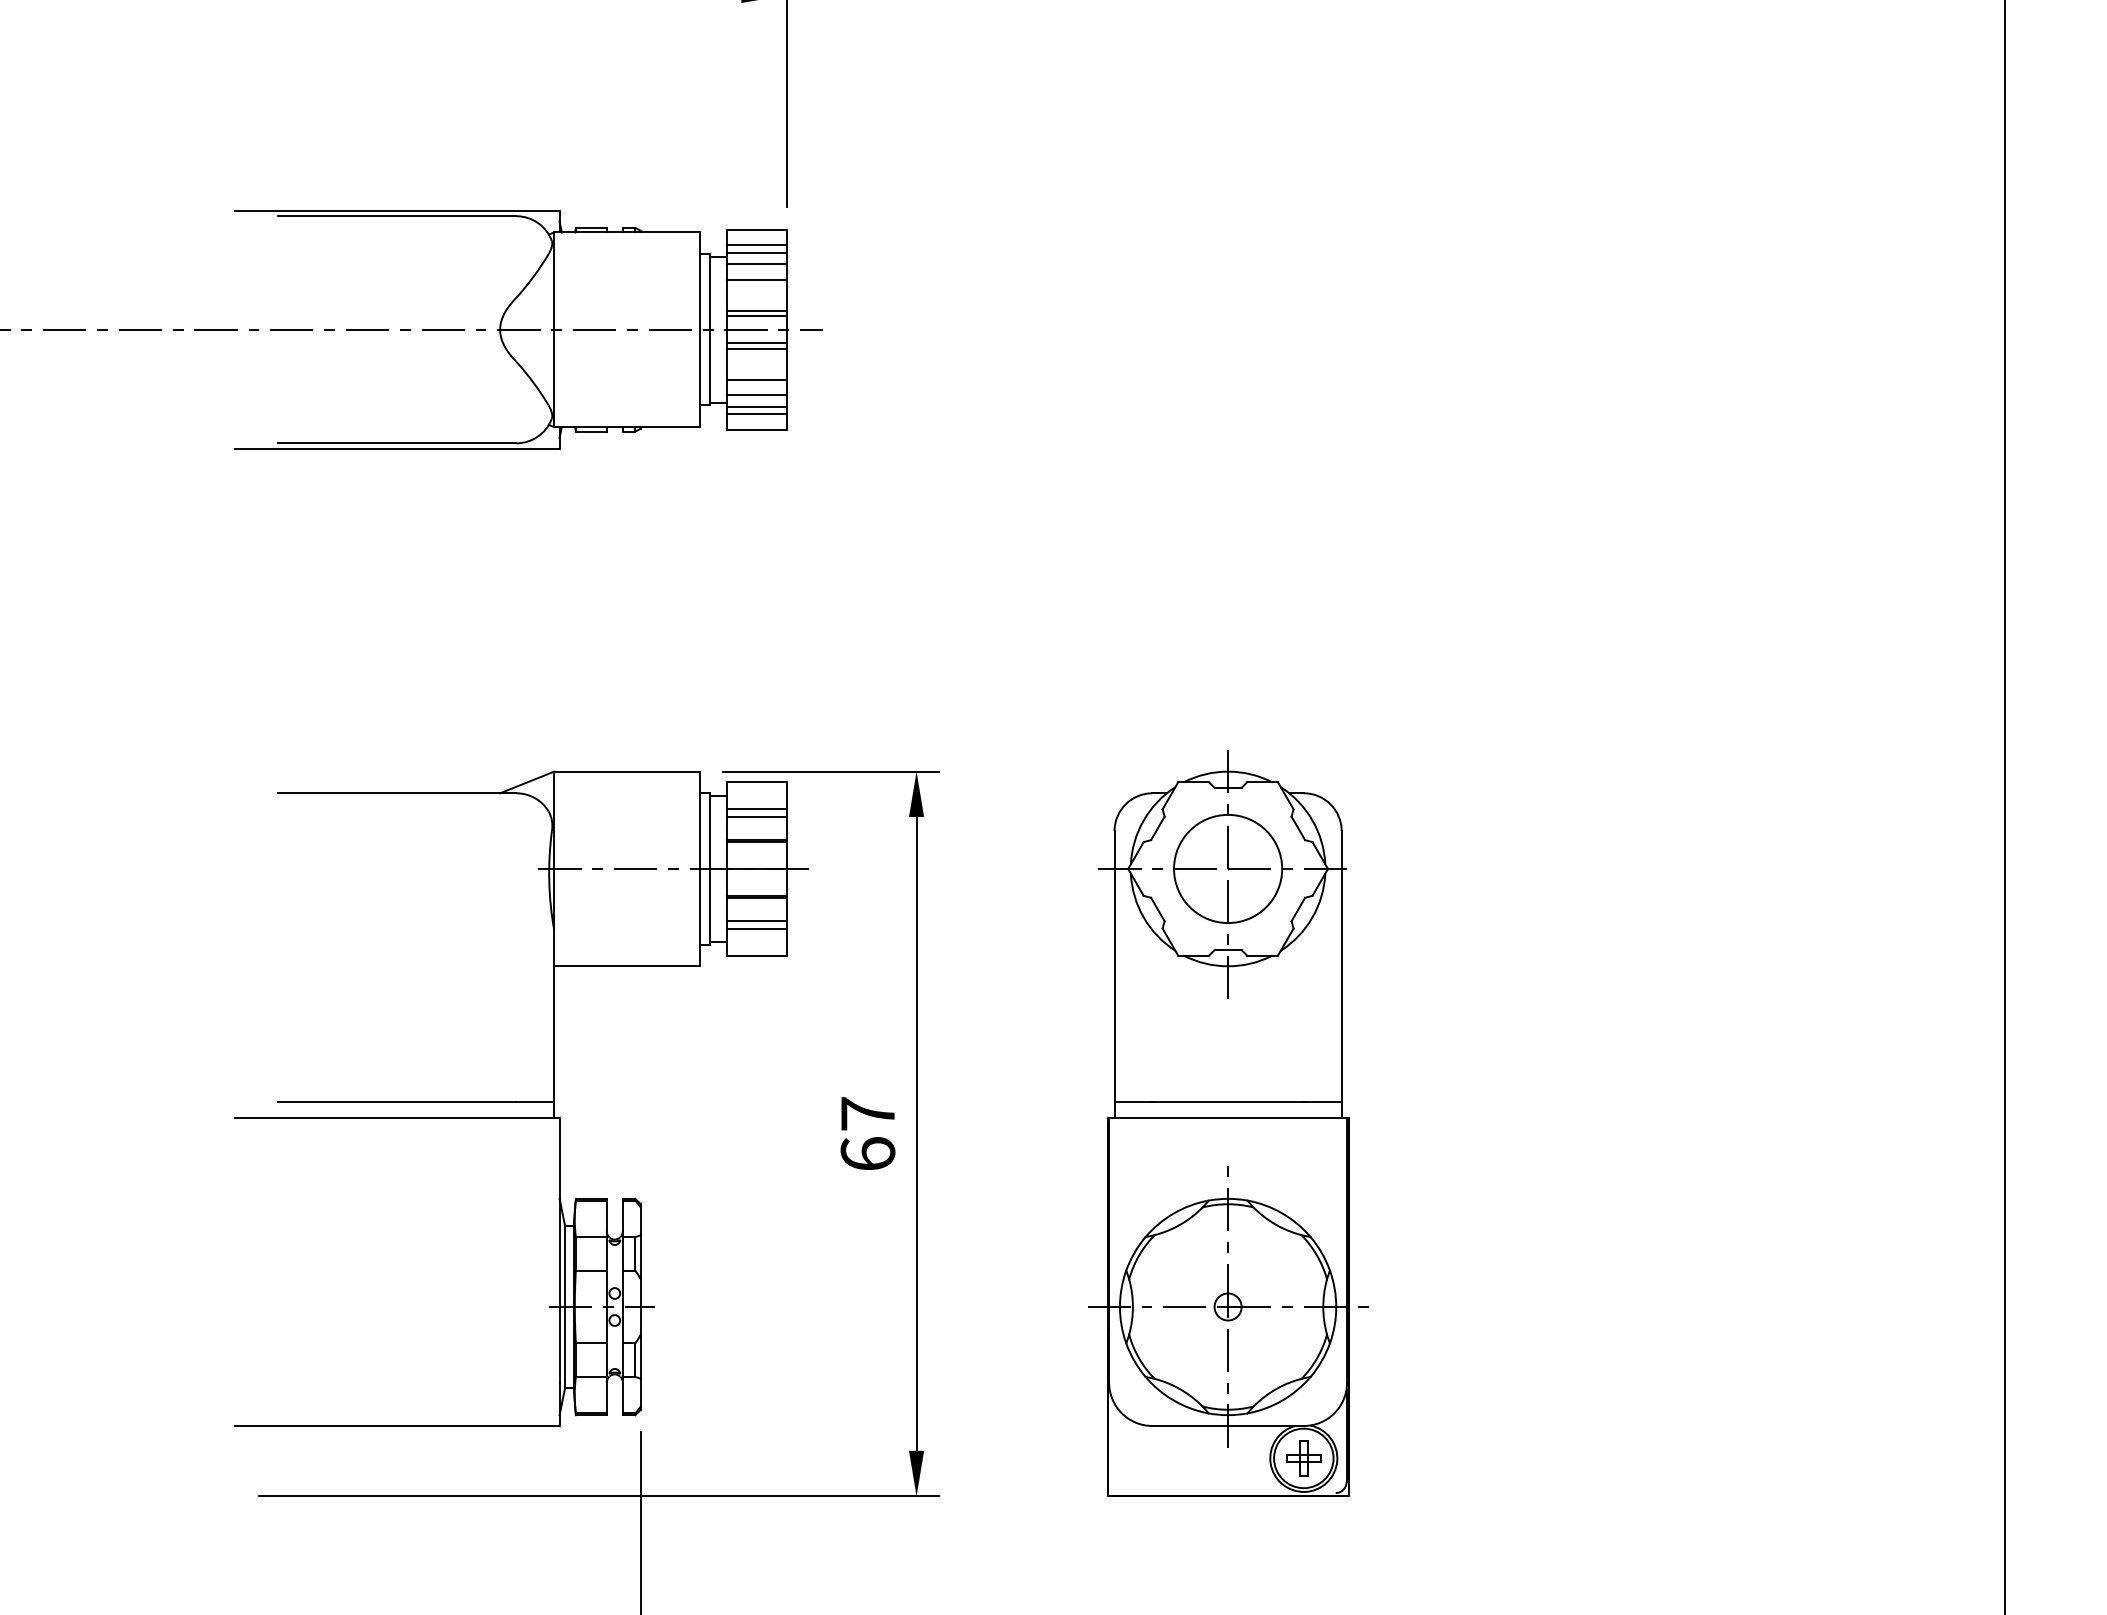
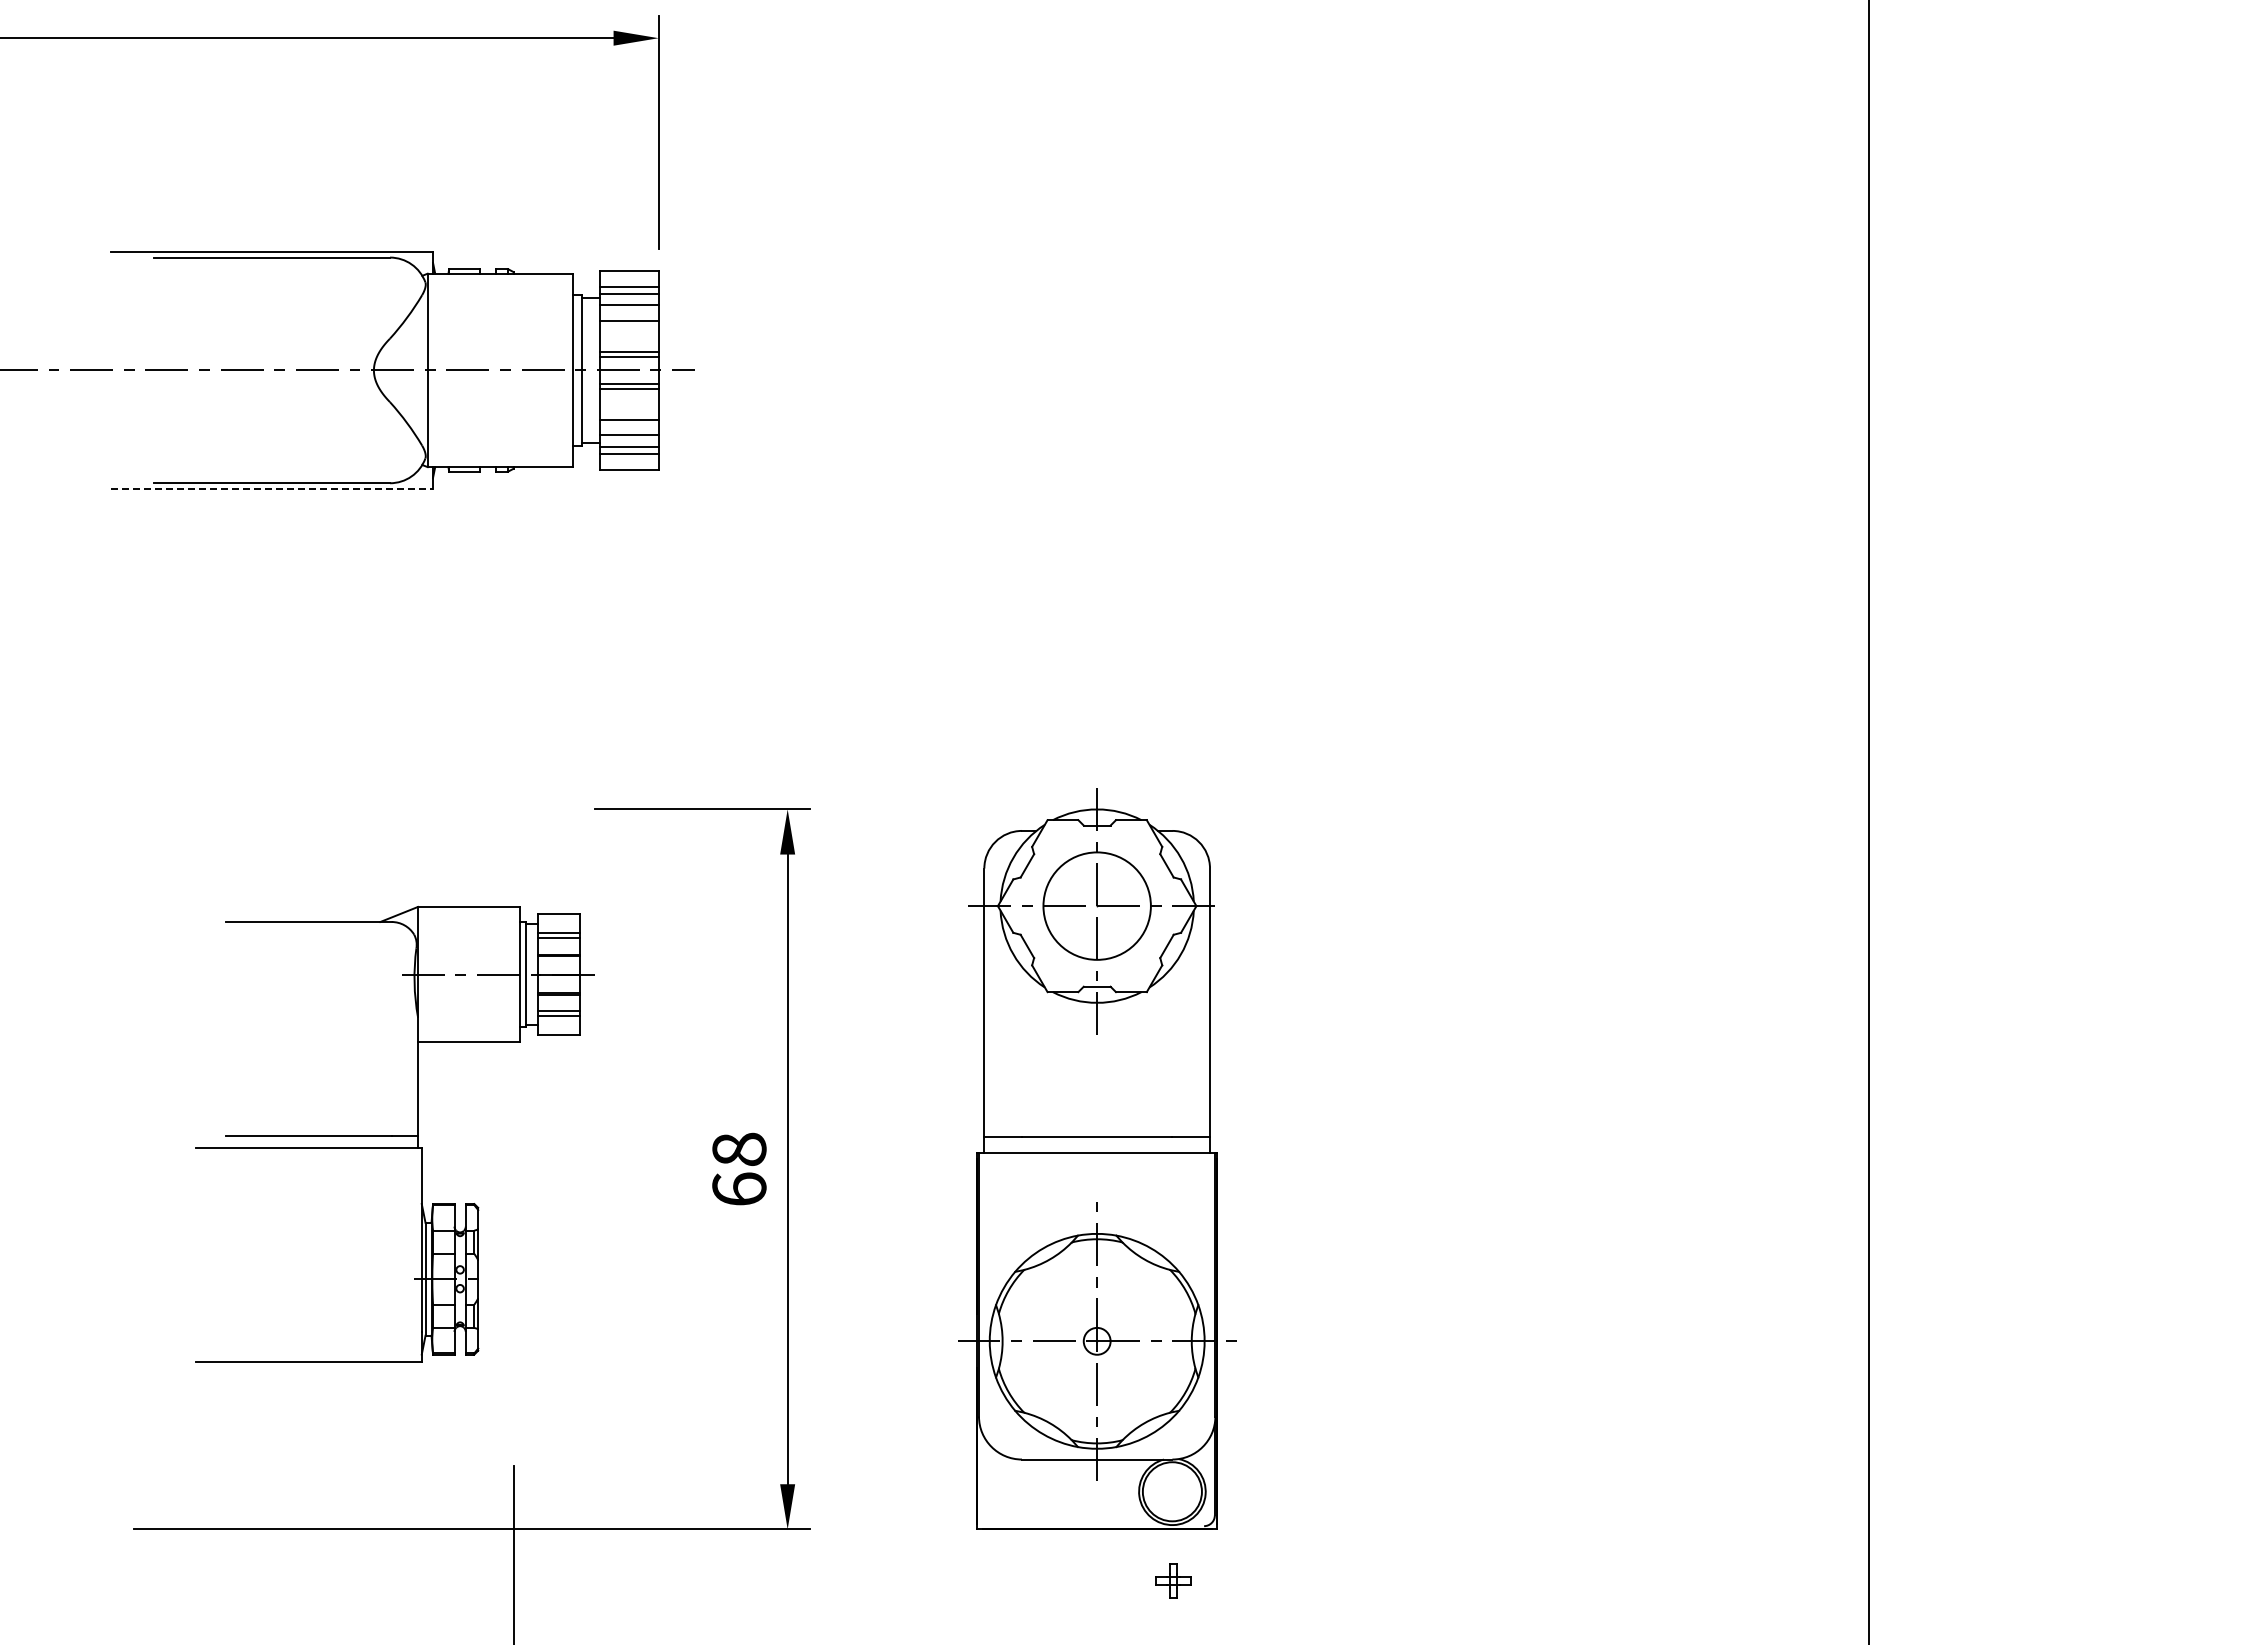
line: (398, 448) -> (272, 488), solid -> dashed
part: (521, 1098) -> (395, 1134), size x0.7
text: (868, 1112) -> (739, 1148), 67 -> 68
part: (1303, 1458) -> (1173, 1580), moved

